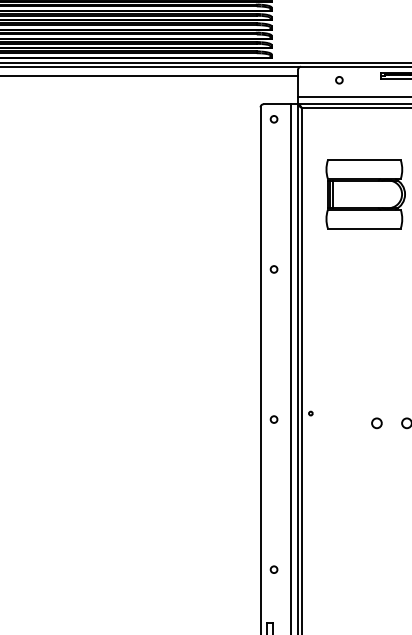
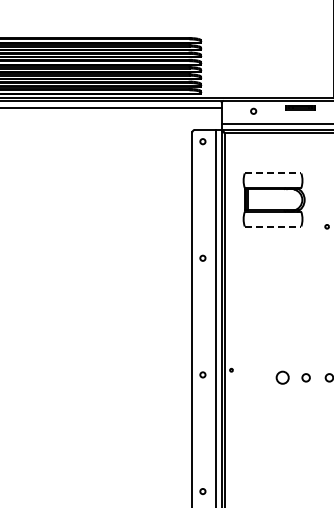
line: (364, 160) -> (273, 173), solid -> dashed
line: (364, 228) -> (273, 226), solid -> dashed
circle: (376, 422) -> (282, 377), size x1.6

